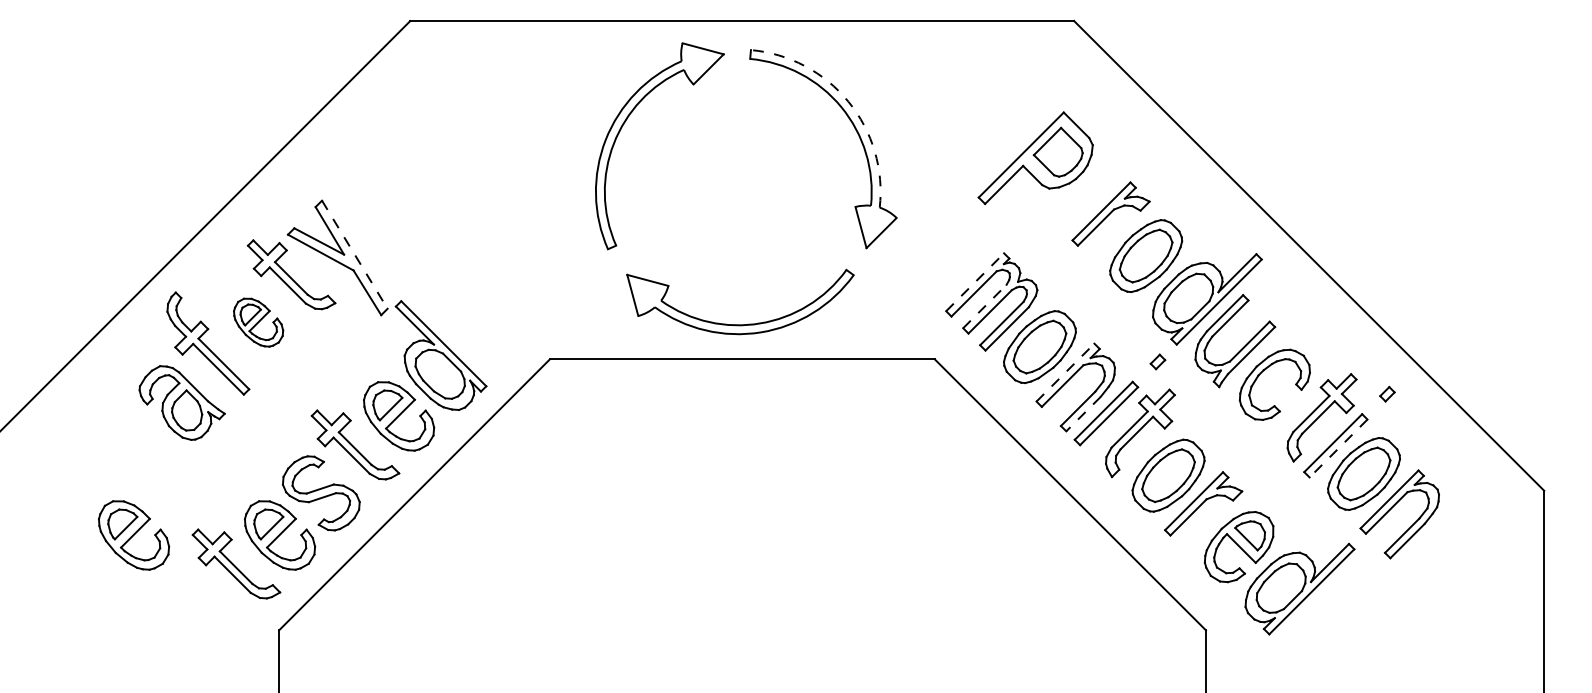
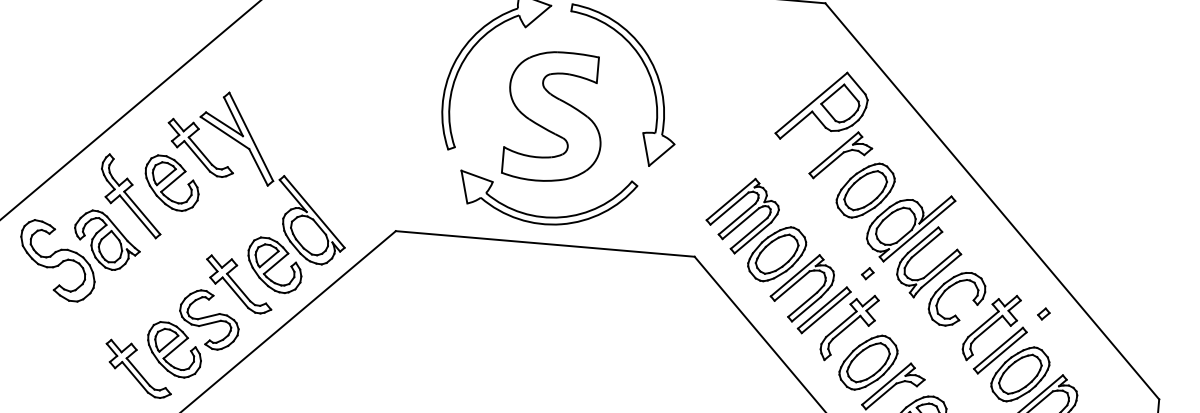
arc: (848, 101) -> (644, 50), dashed -> solid
part: (1035, 158) -> (822, 106), moved
part: (740, 195) -> (554, 116), added
line: (355, 255) -> (251, 137), dashed -> solid
line: (975, 282) -> (731, 199), dashed -> solid
line: (984, 306) -> (736, 219), dashed -> solid
part: (258, 322) -> (171, 183), size x1.43
line: (1065, 372) -> (795, 275), dashed -> solid
line: (1083, 414) -> (806, 309), dashed -> solid
part: (120, 434) -> (57, 260), added
line: (1338, 448) -> (1002, 352), dashed -> solid
part: (134, 535) -> (61, 340), removed

